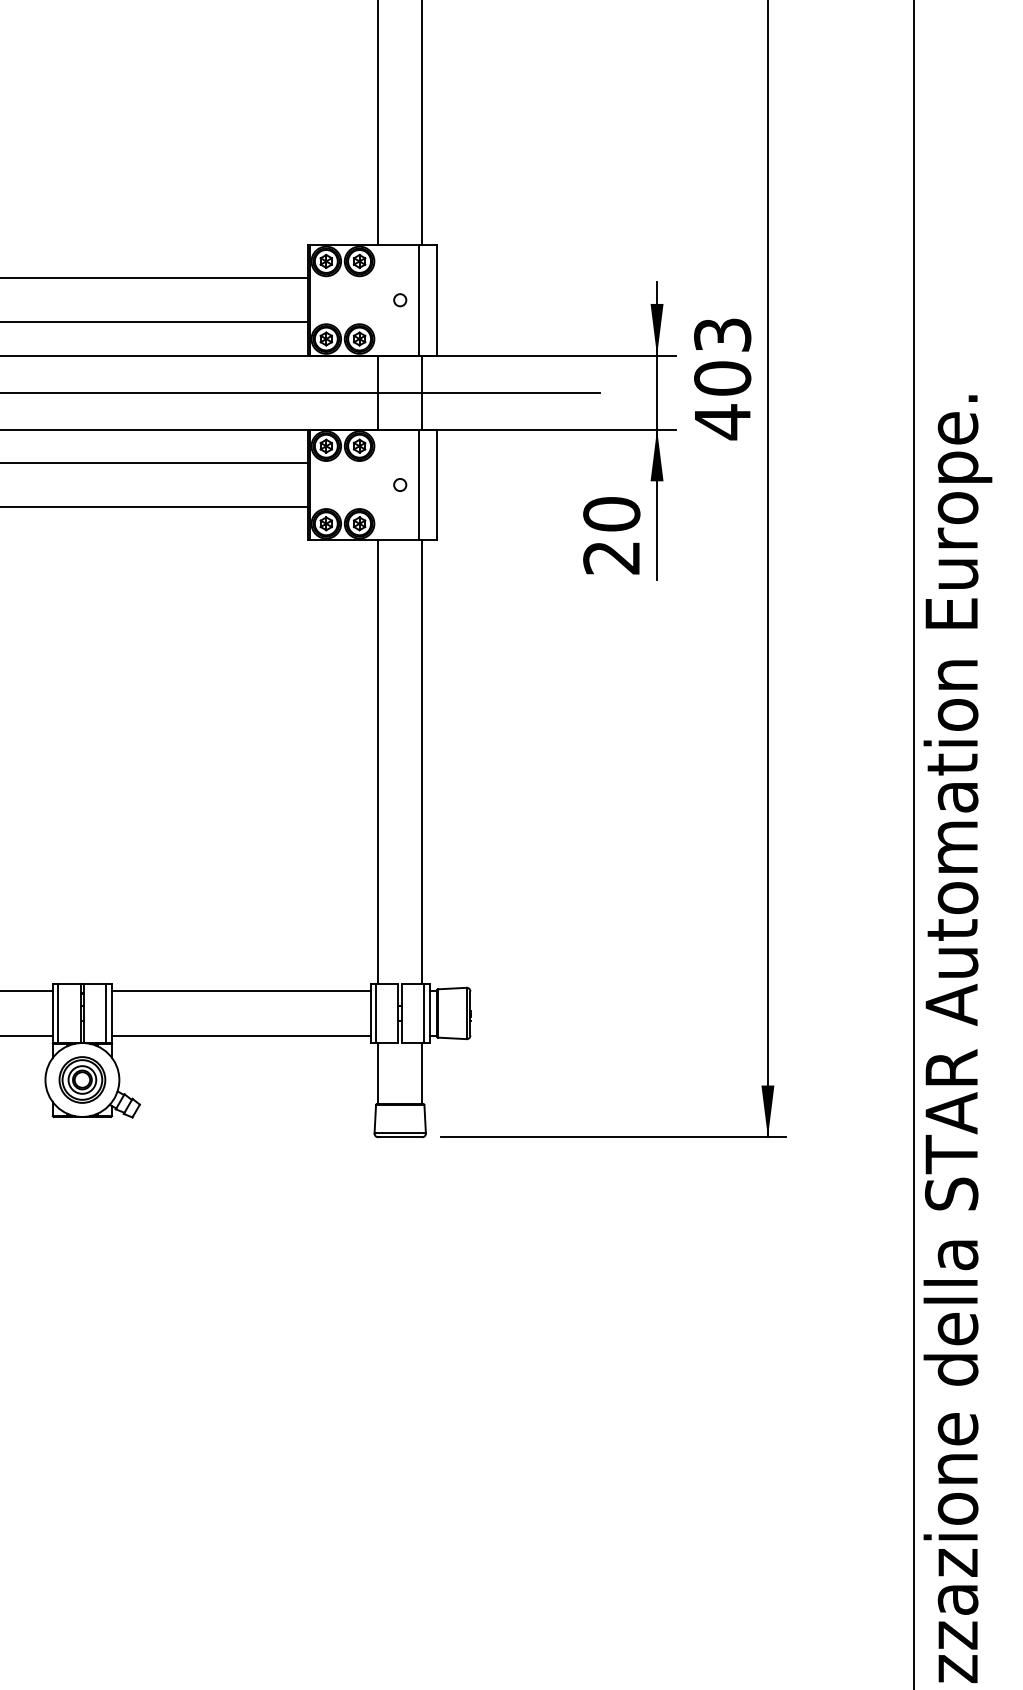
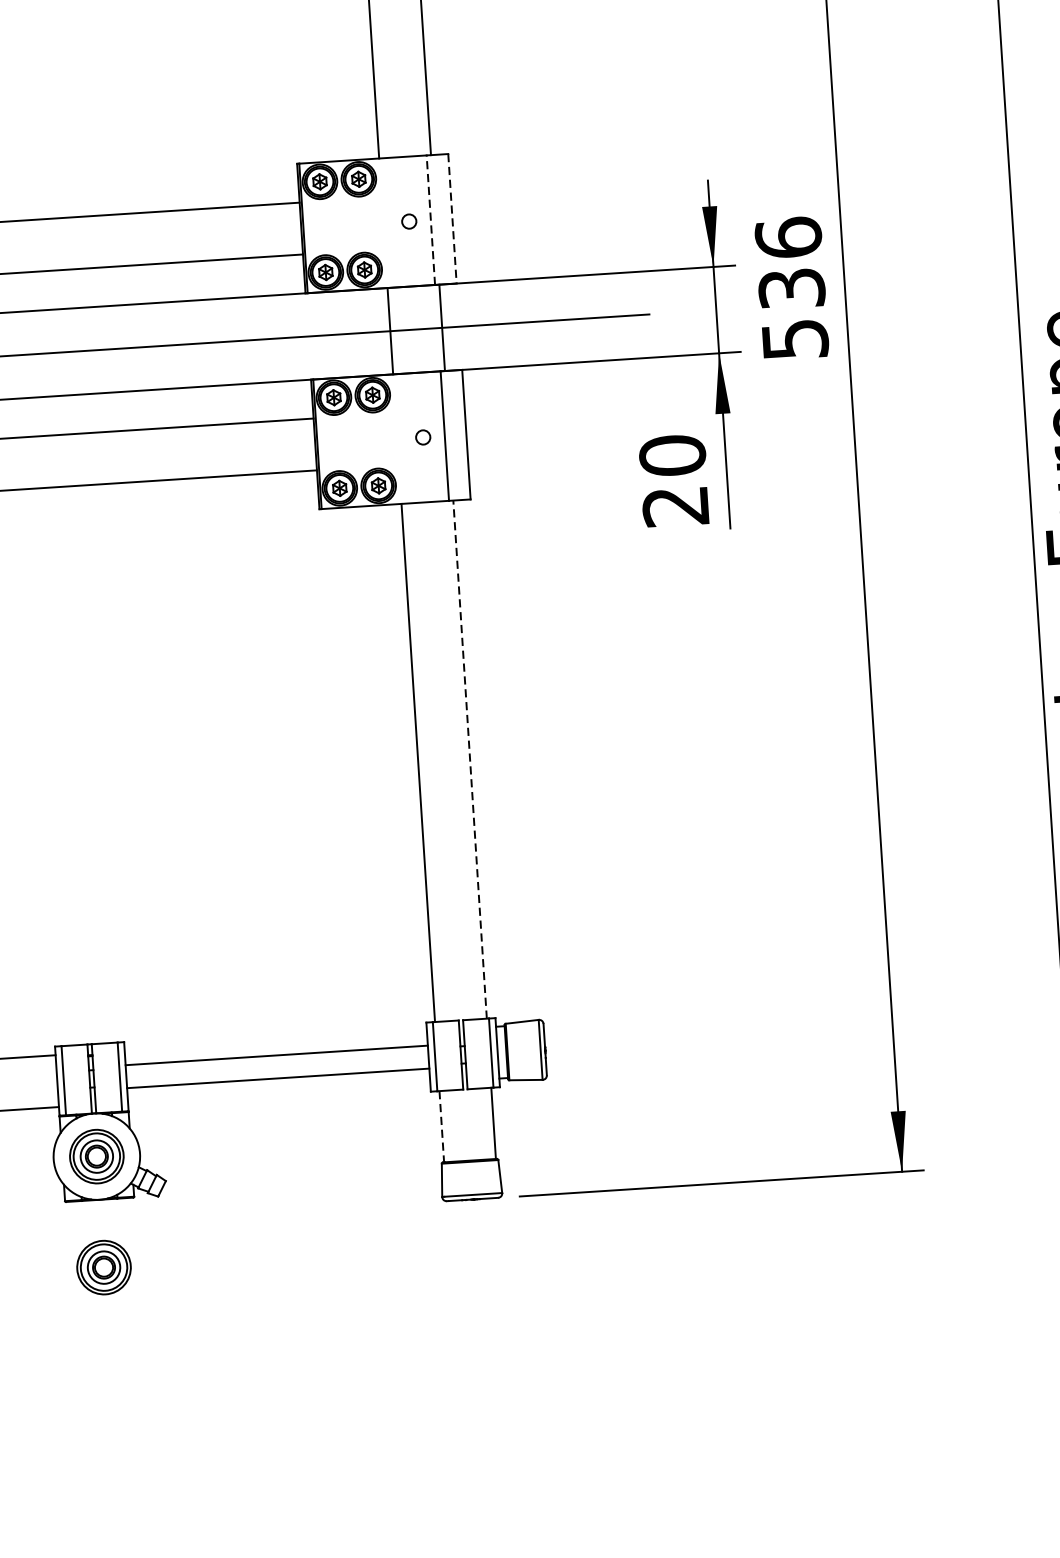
line: (418, 299) -> (430, 219), solid -> dashed
line: (437, 300) -> (452, 219), solid -> dashed
text: (722, 378) -> (791, 288), 403 -> 536
line: (422, 762) -> (470, 759), solid -> dashed
line: (240, 991) -> (277, 1078), moved
line: (240, 1035) -> (275, 1055), moved
line: (378, 1074) -> (442, 1127), solid -> dashed
part: (82, 1174) -> (104, 1267), added

